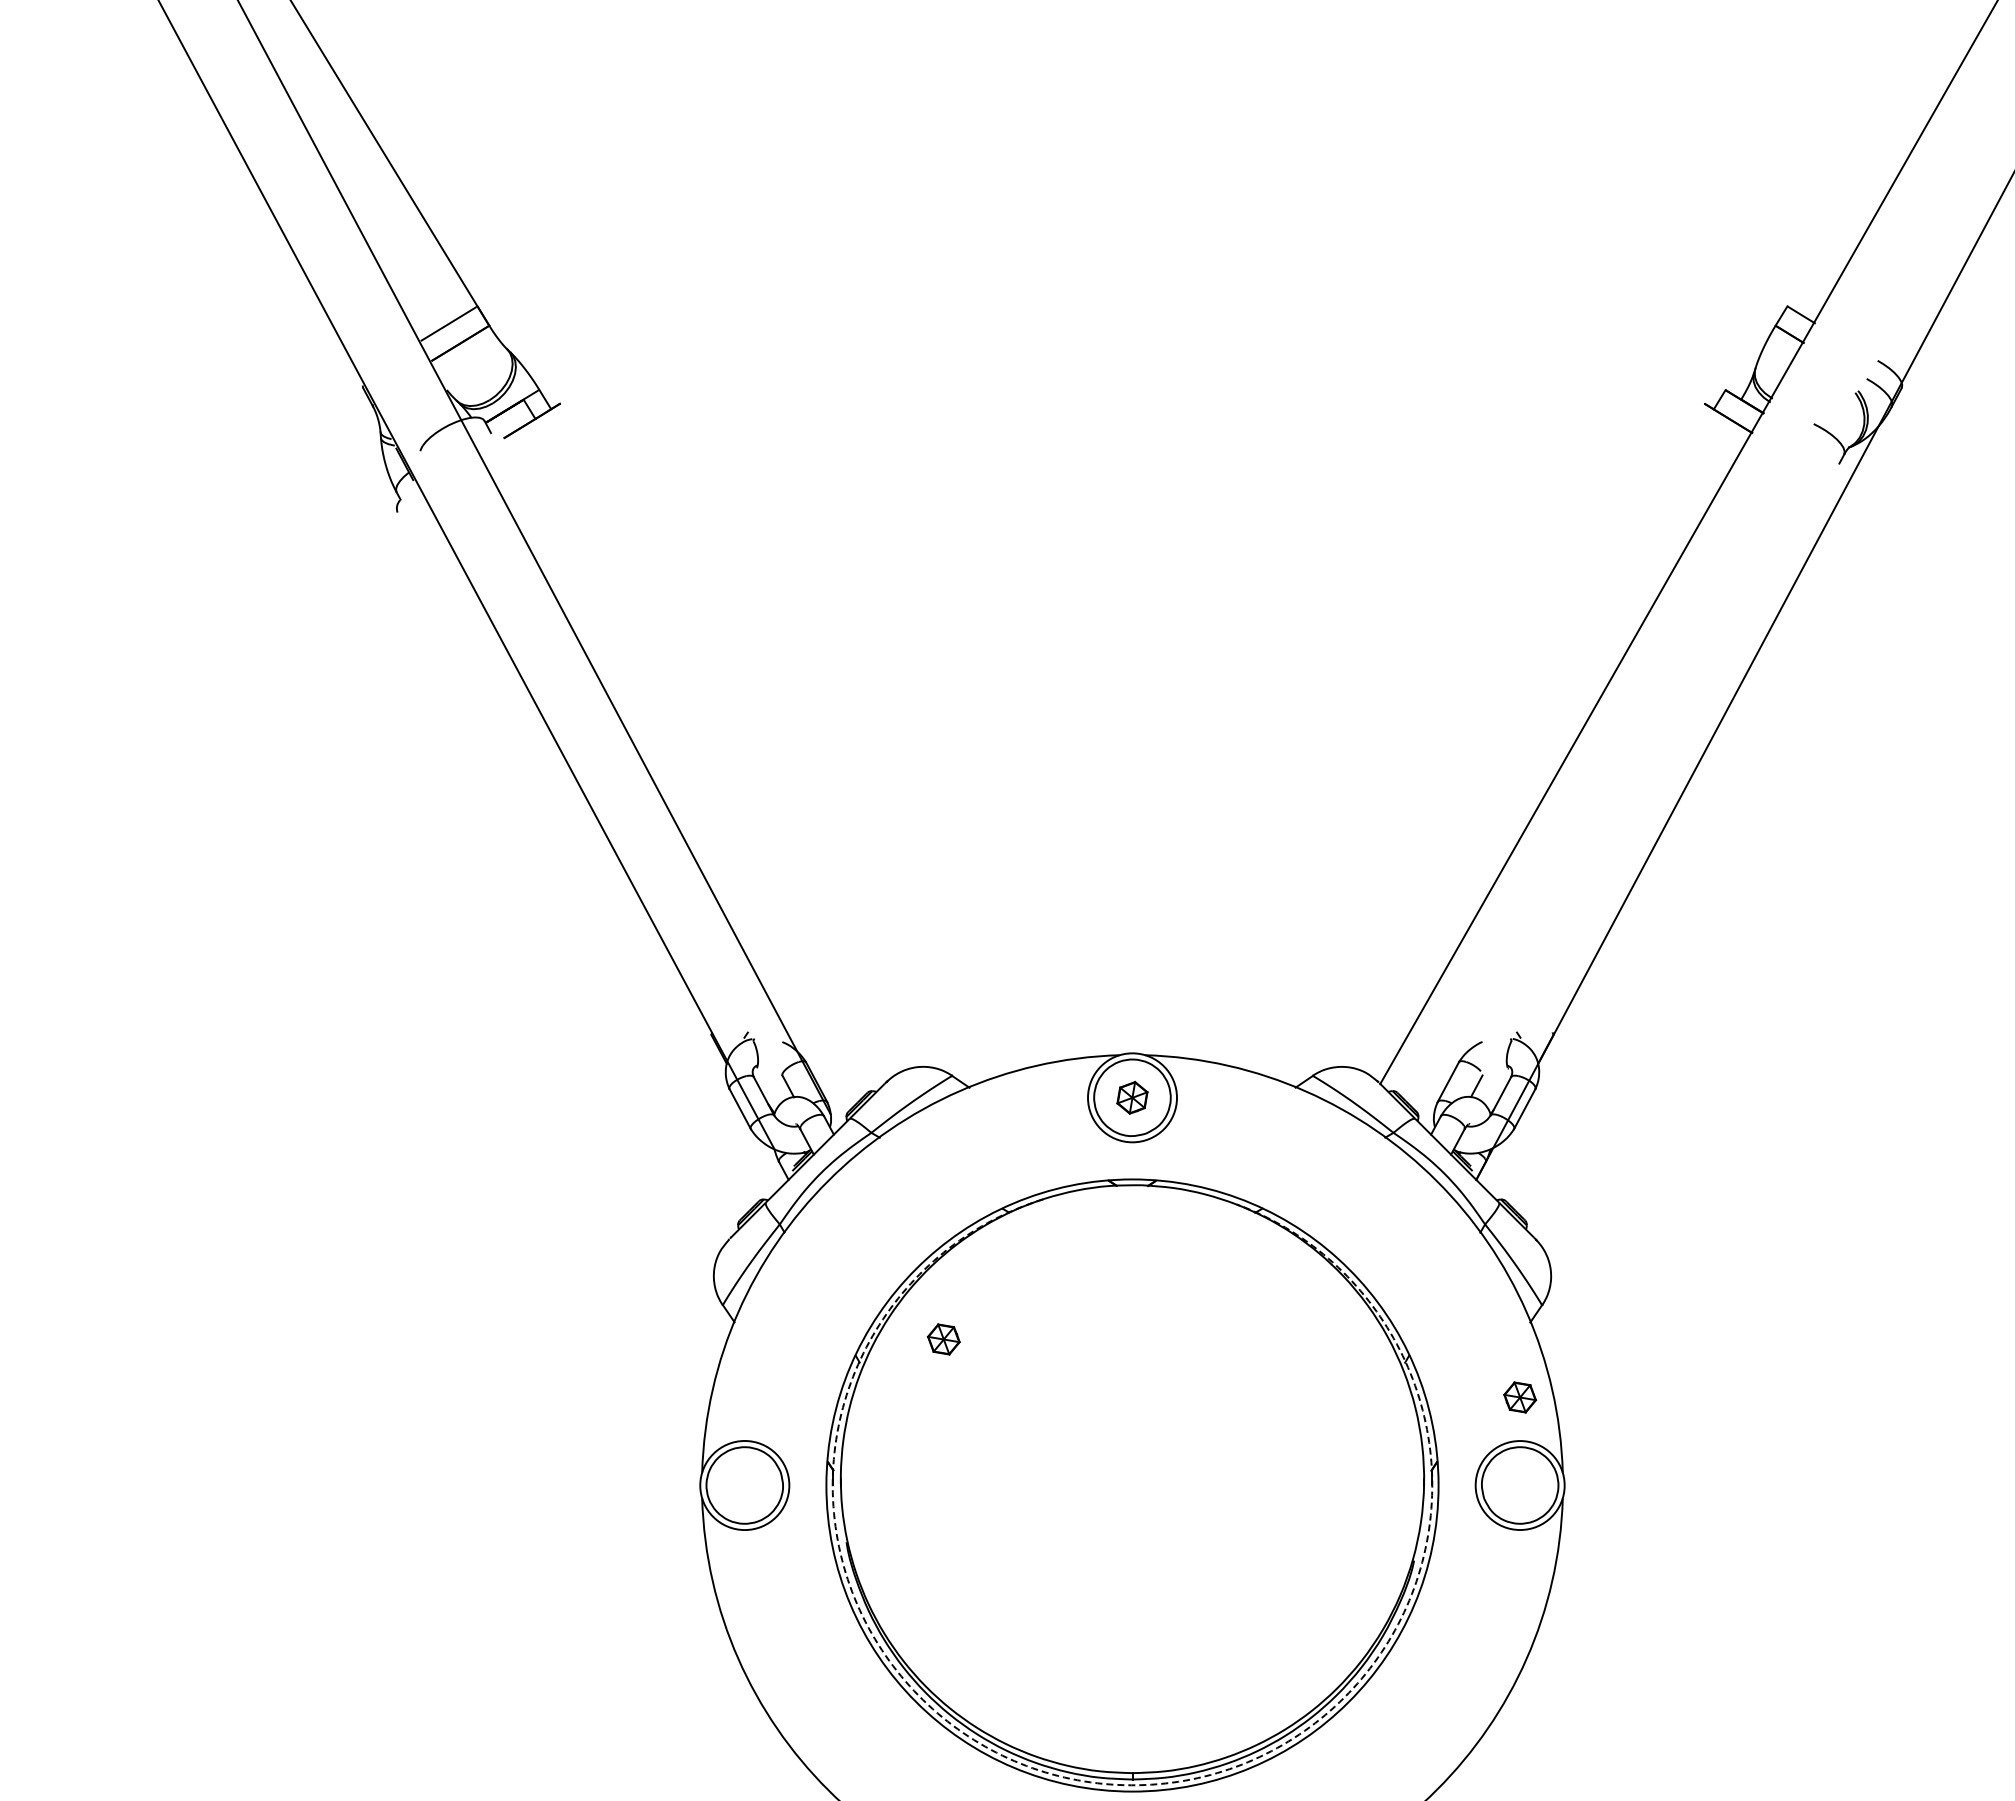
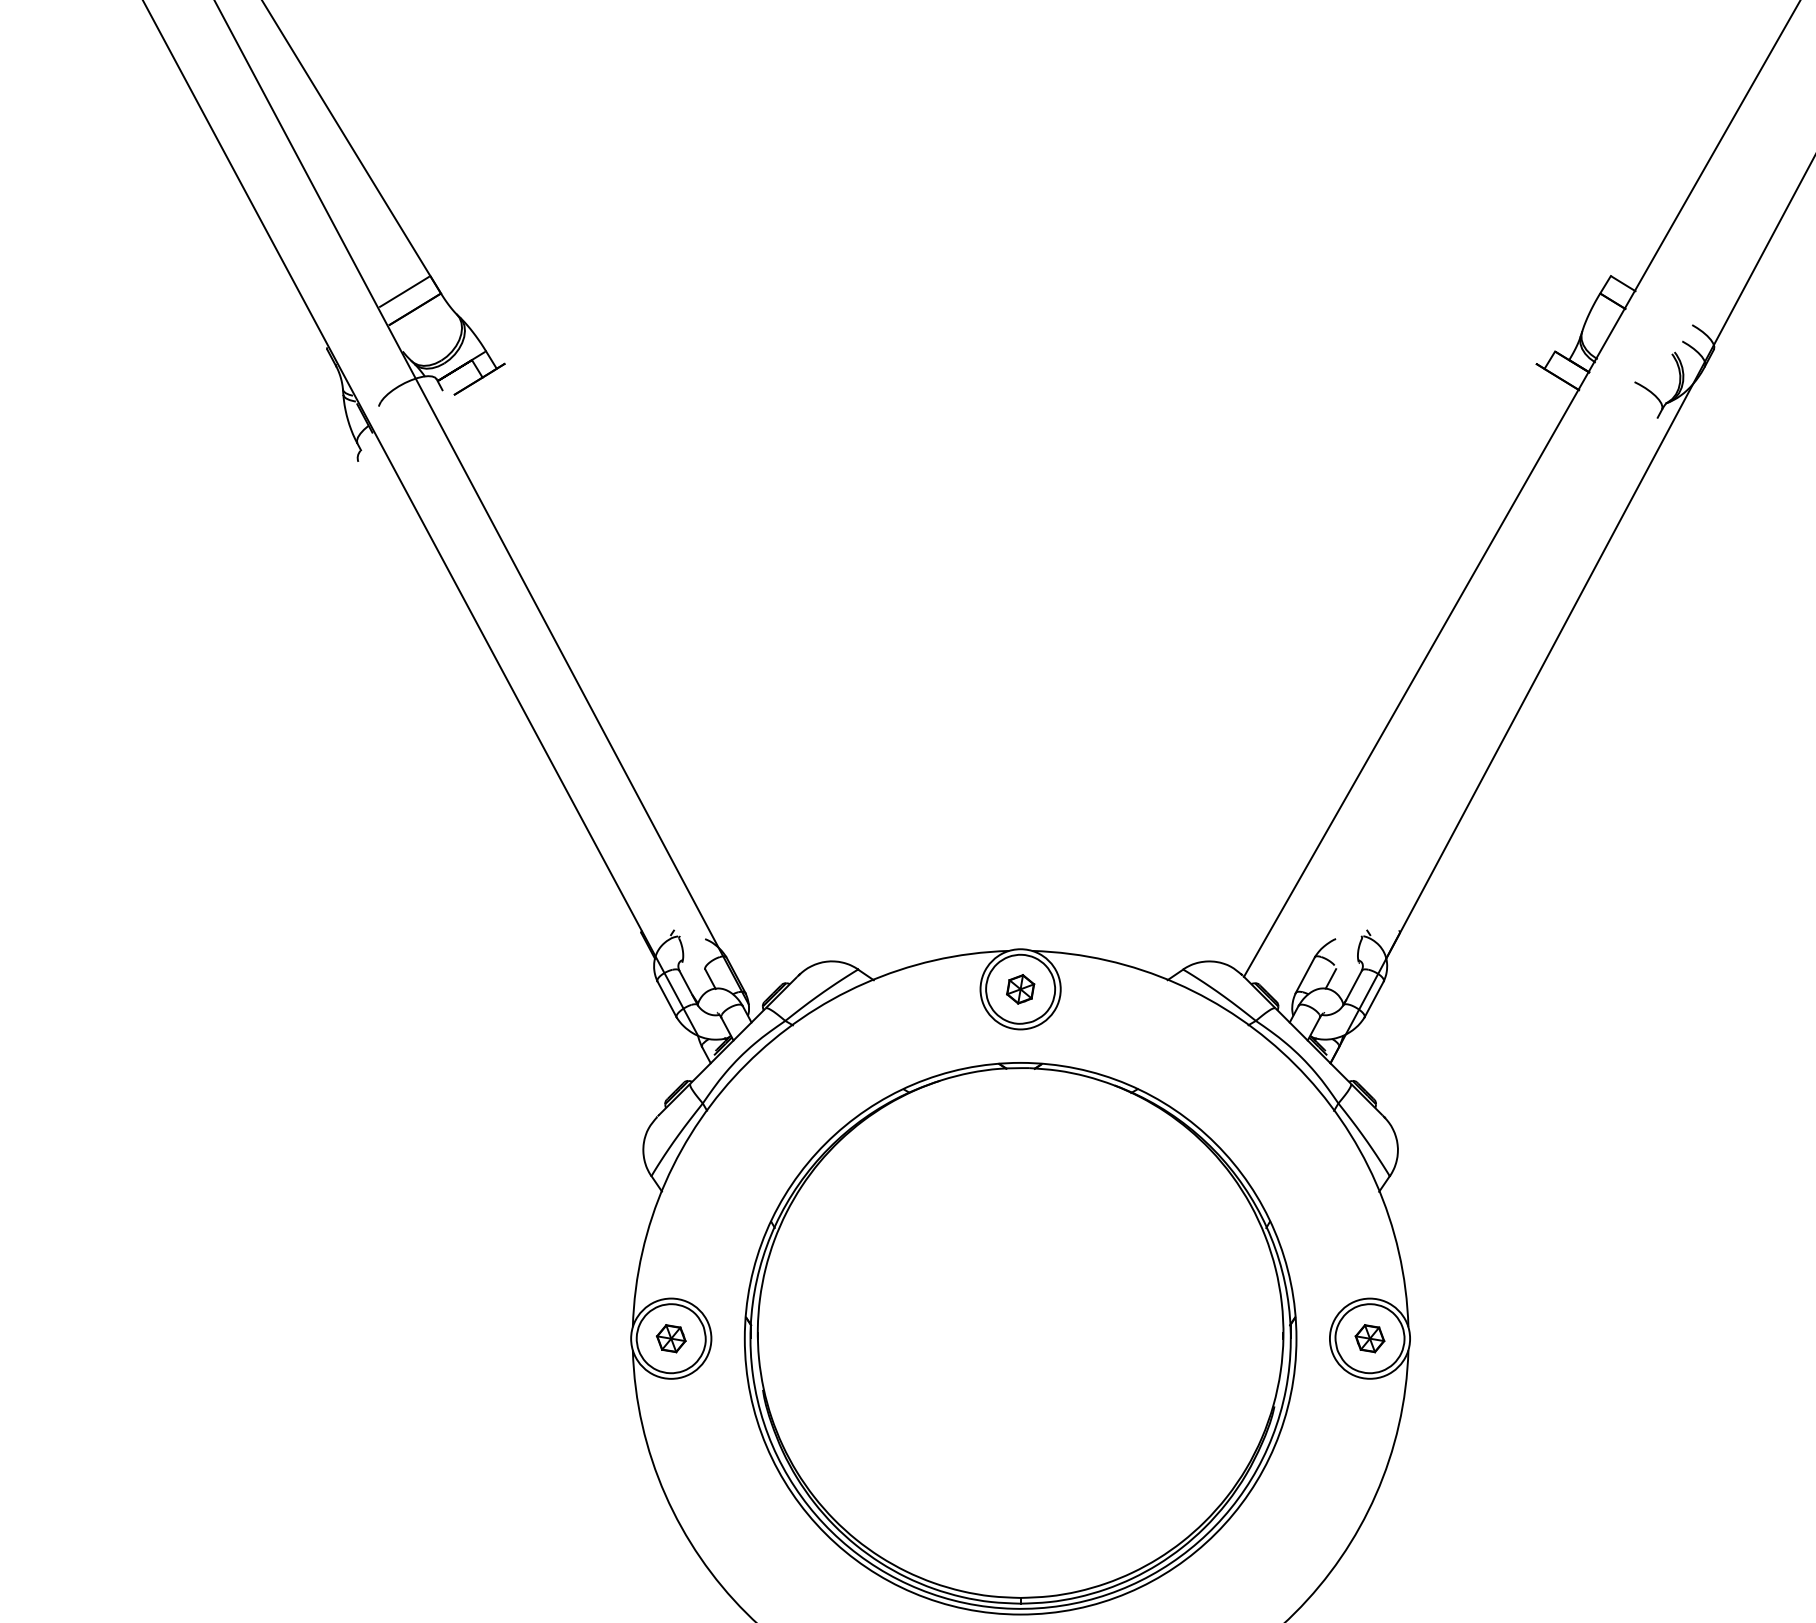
part: (943, 1339) -> (670, 1338), moved
part: (1520, 1397) -> (1370, 1338), moved
arc: (1124, 1785) -> (1013, 1609), dashed -> solid

